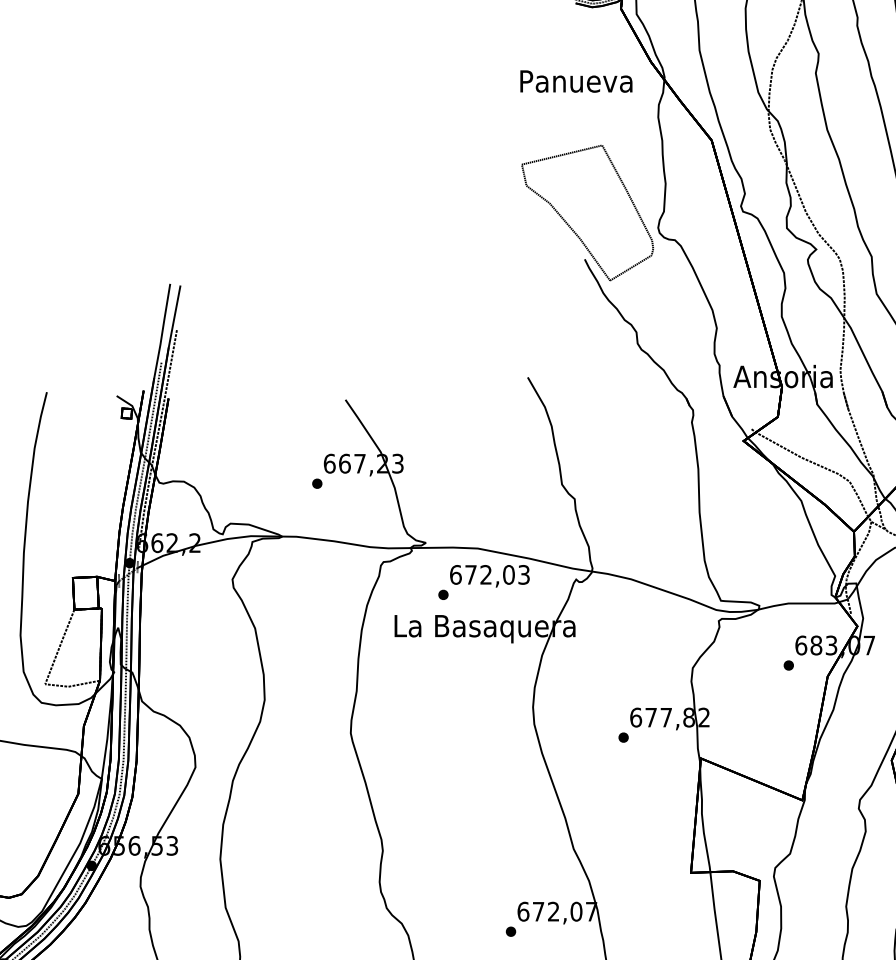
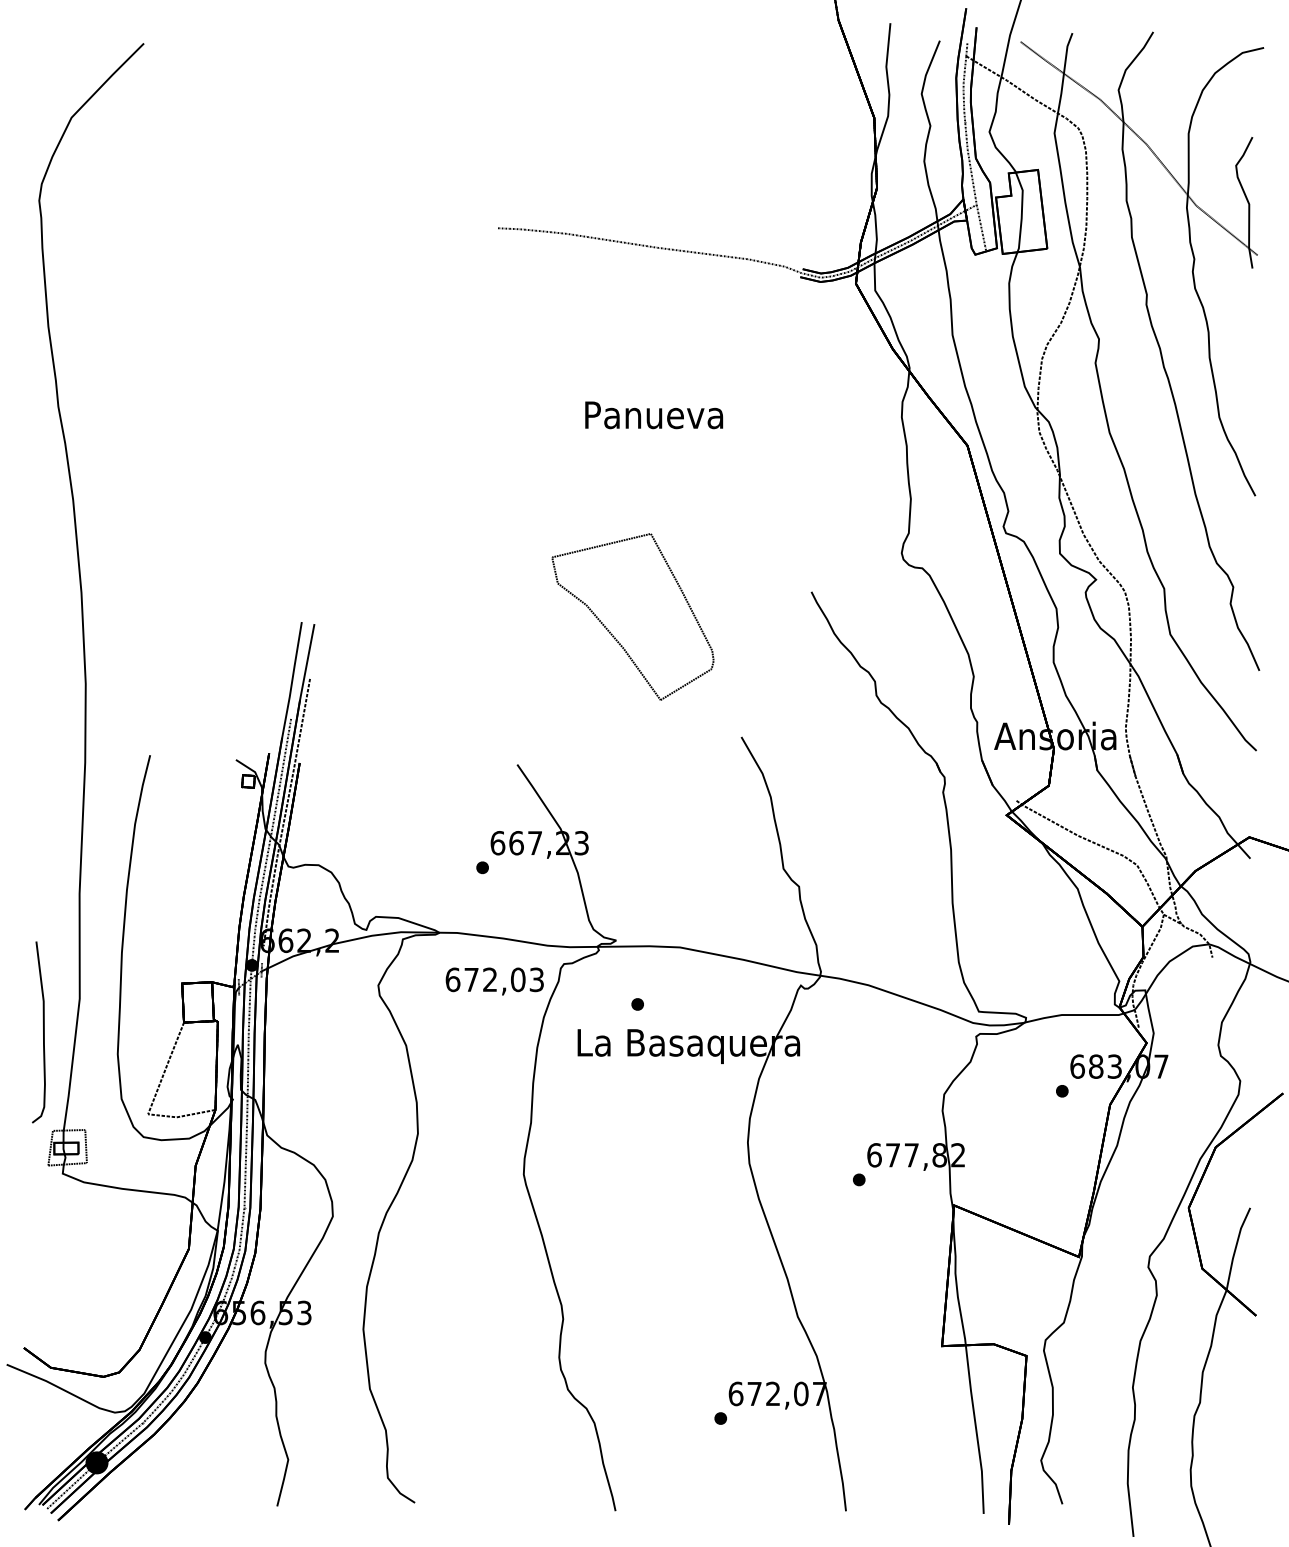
text: (576, 81) -> (654, 415), moved
part: (587, 212) -> (632, 616), moved
text: (489, 576) -> (494, 981), moved

